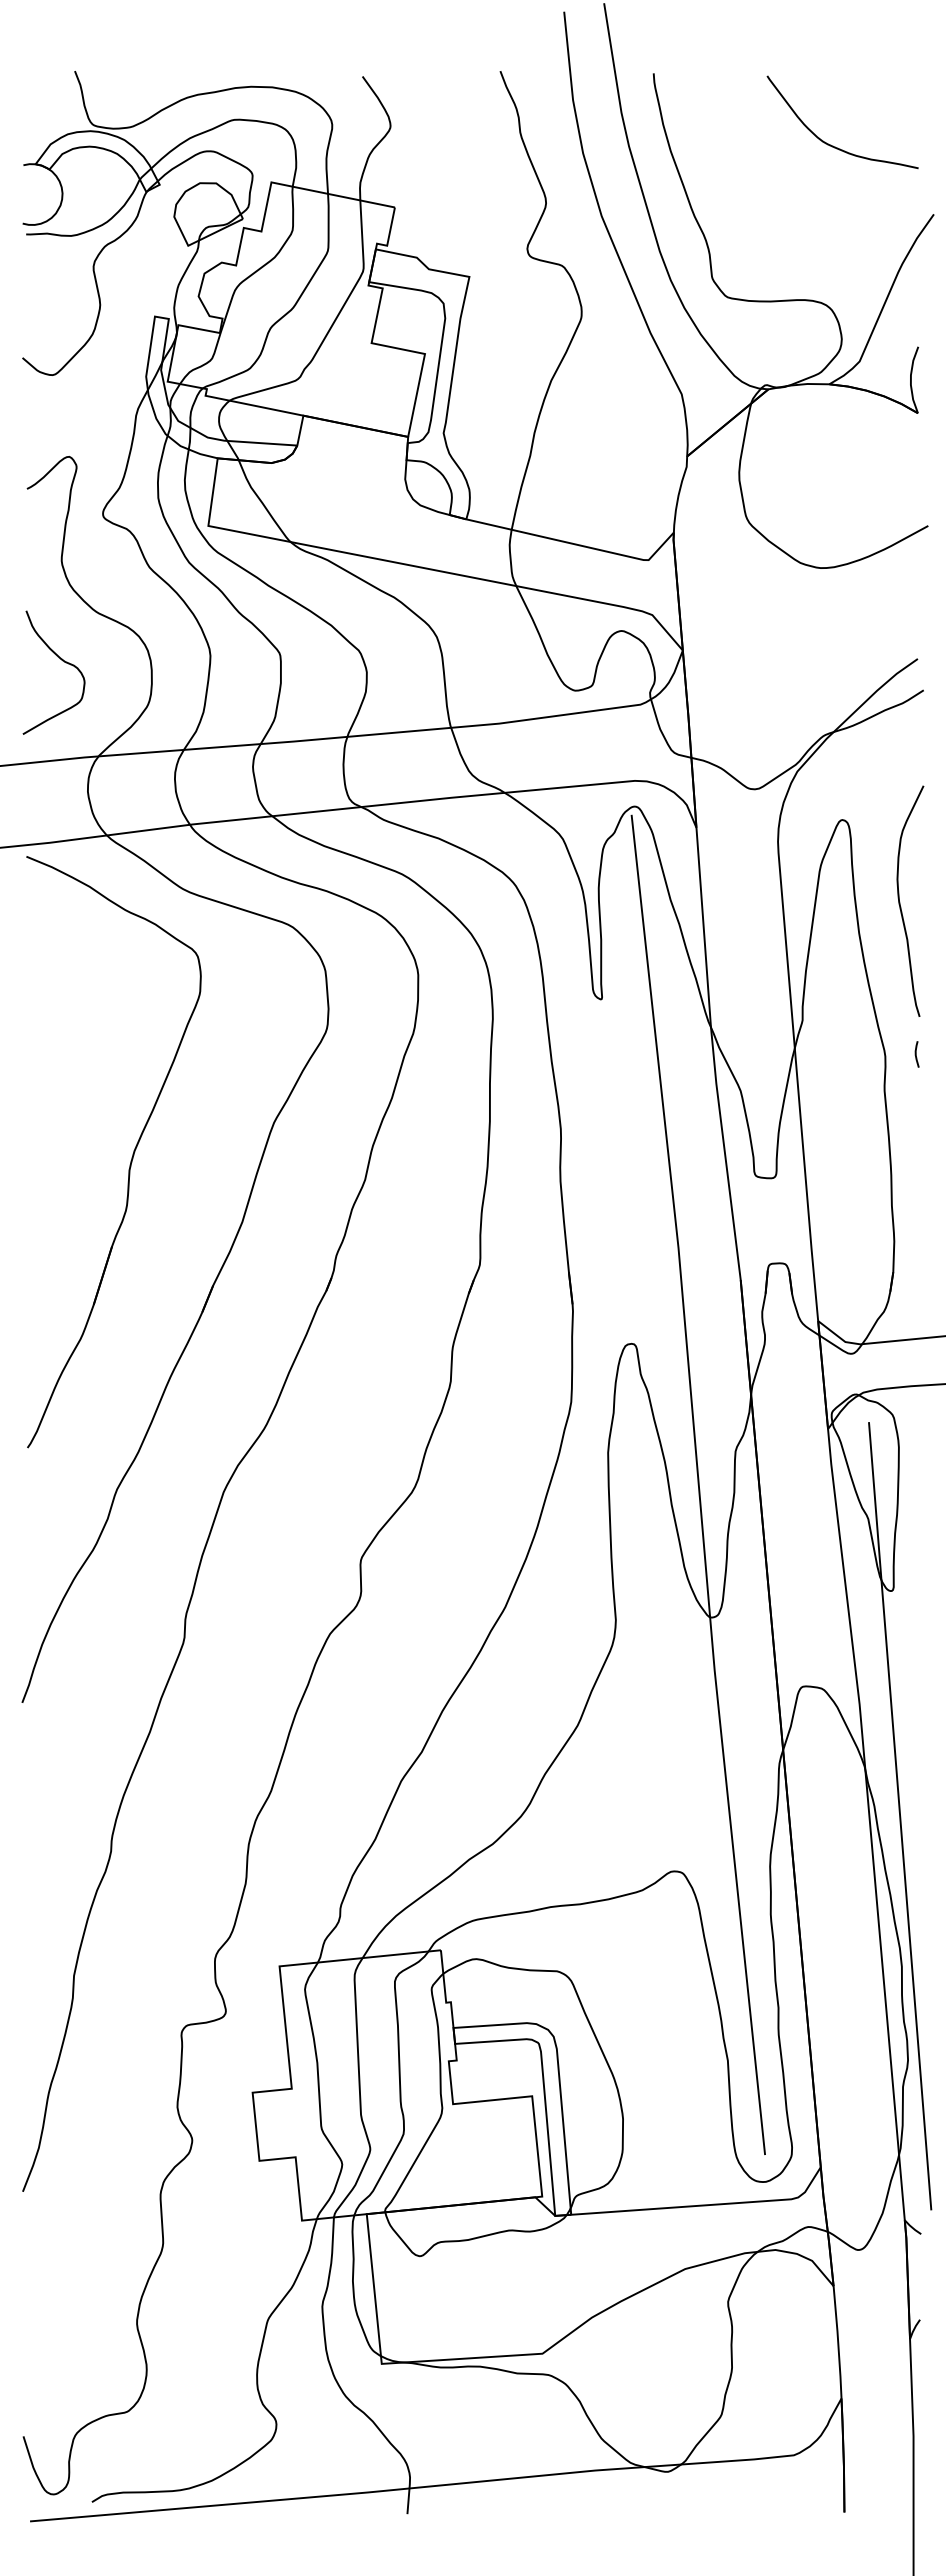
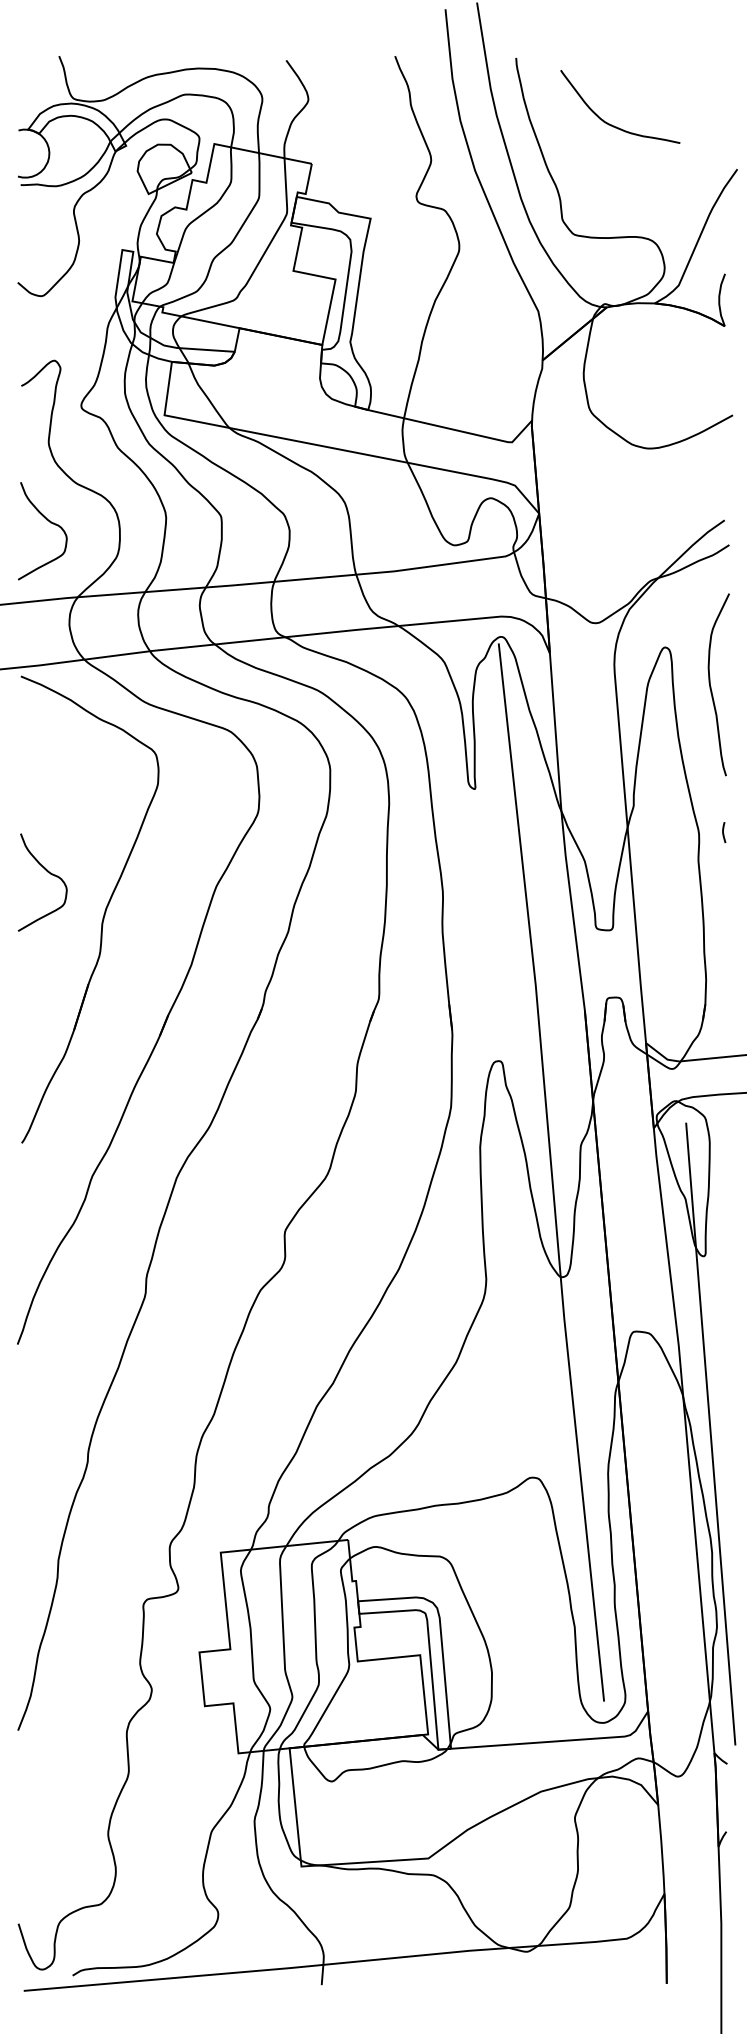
curve: (833, 145) -> (613, 125), moved
curve: (900, 902) -> (711, 685), moved
curve: (62, 1106) -> (49, 873), added

